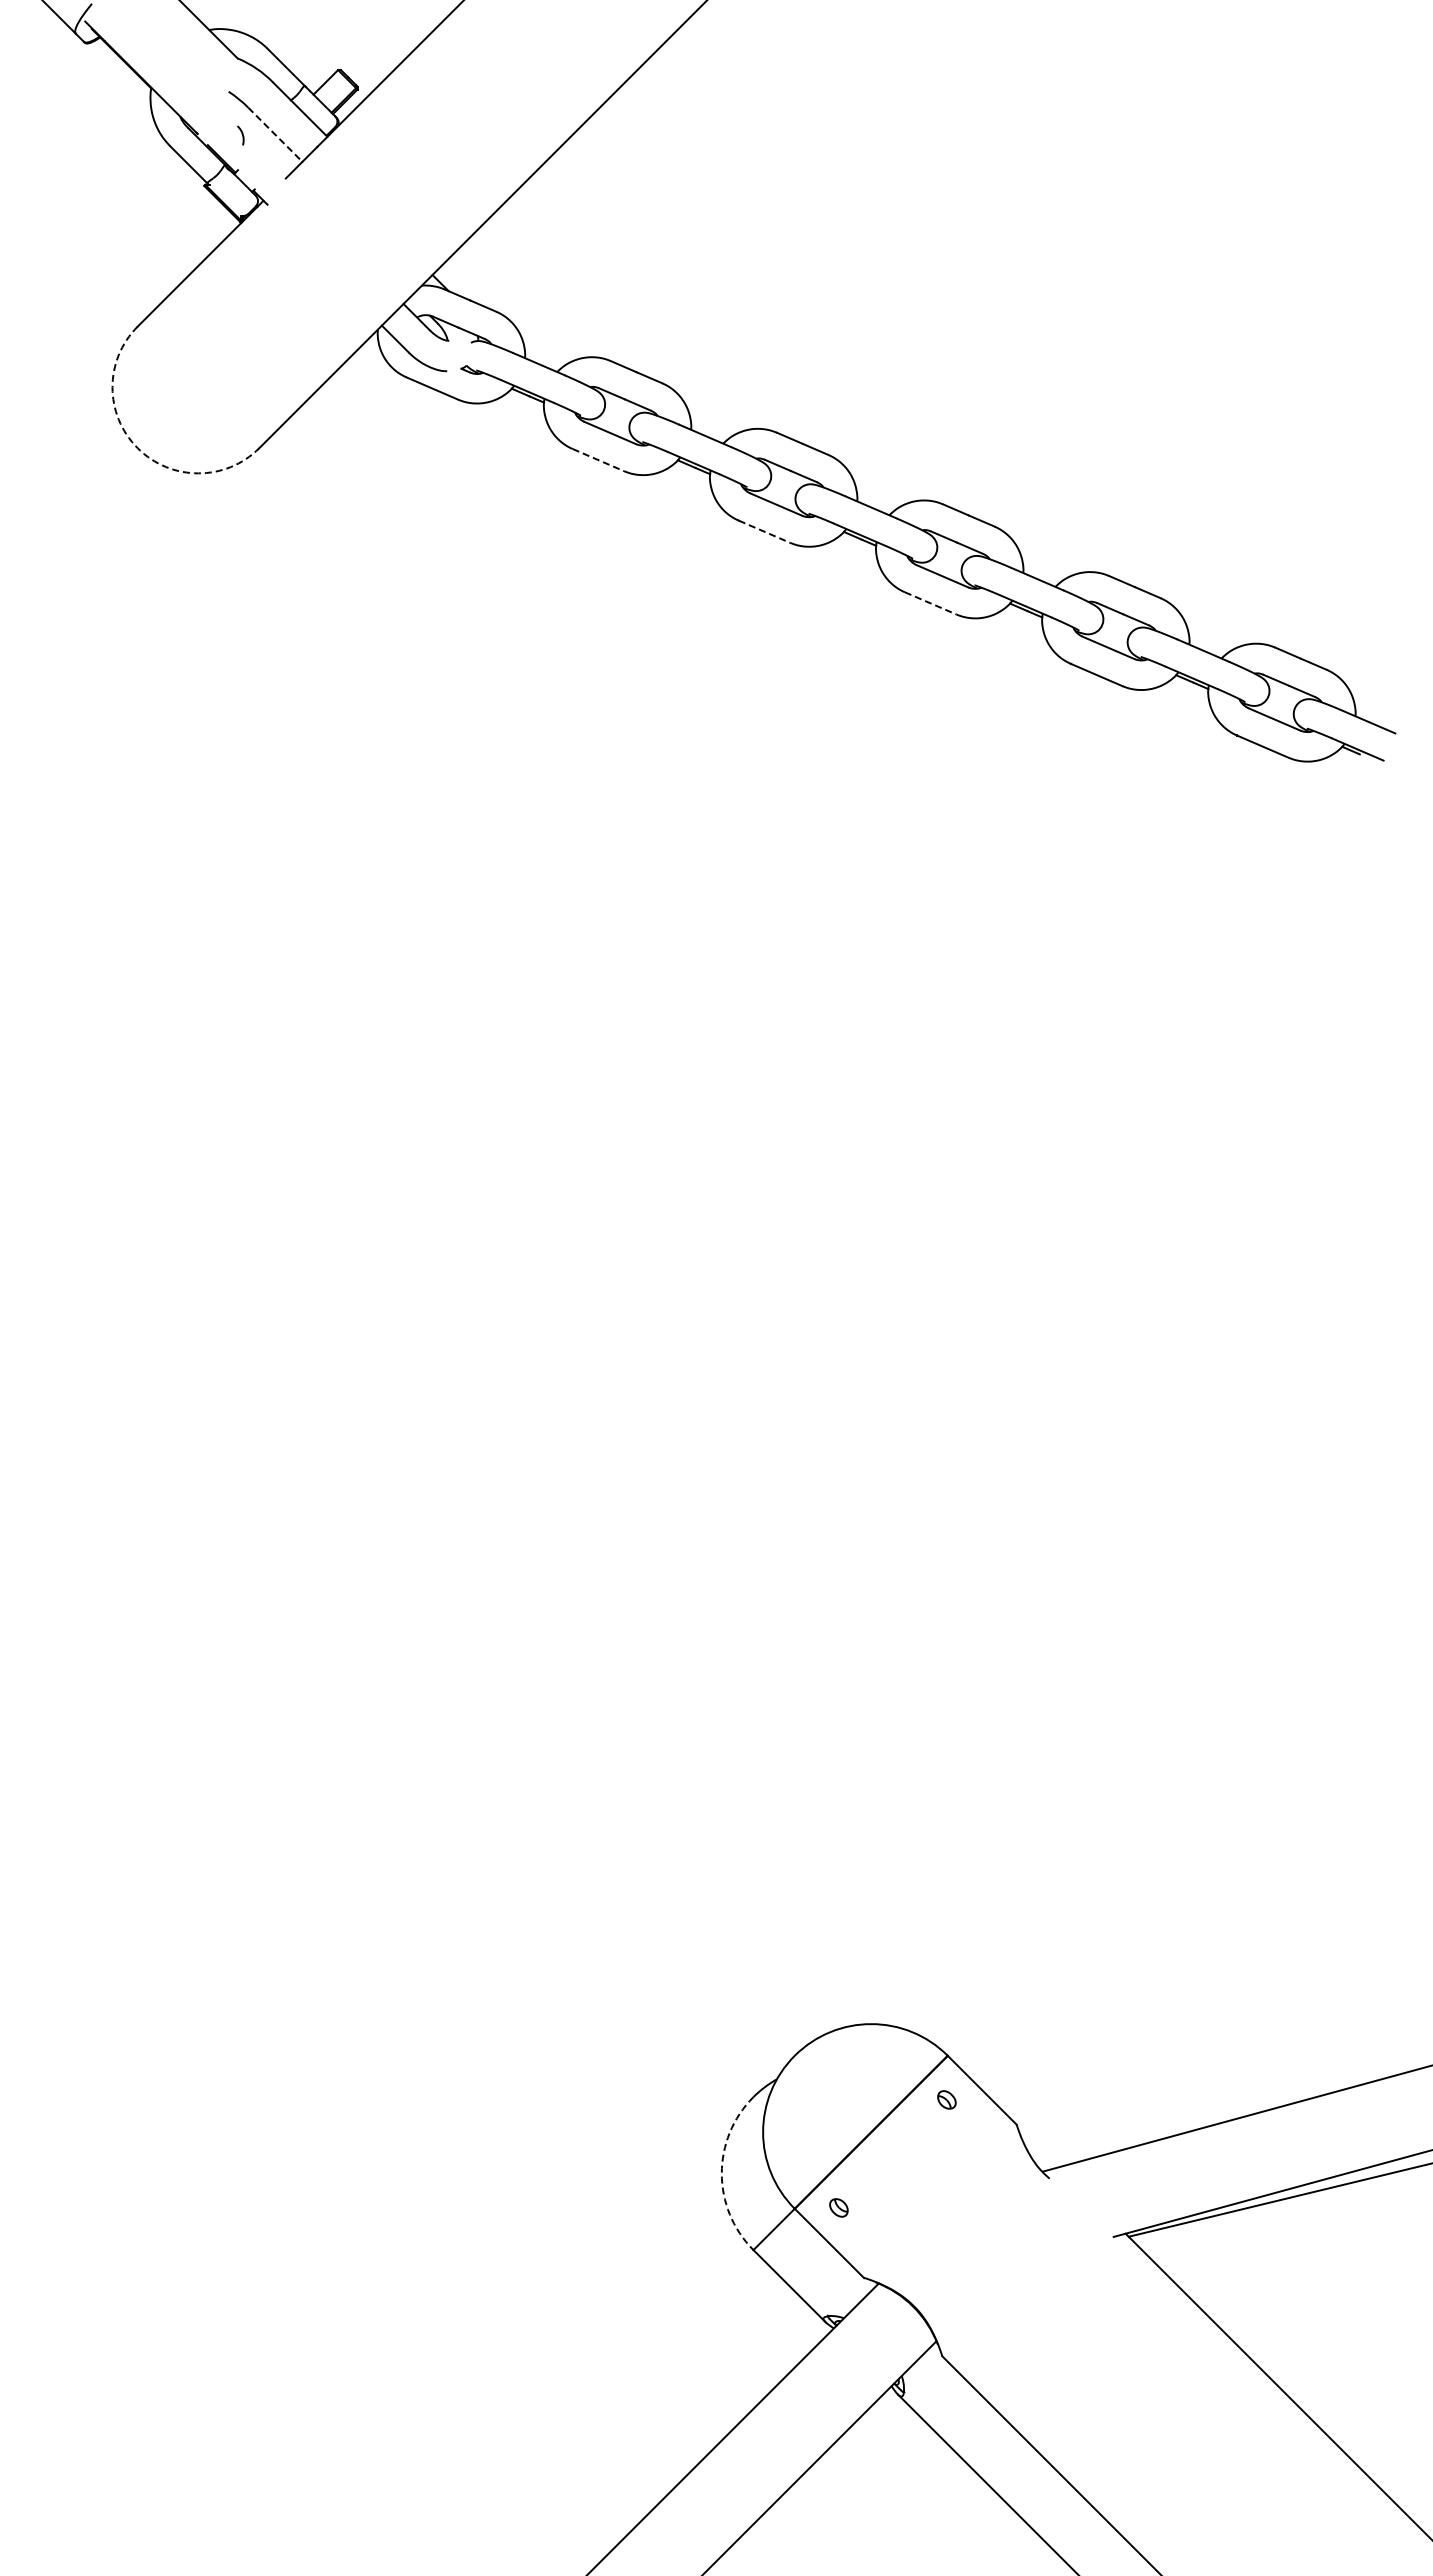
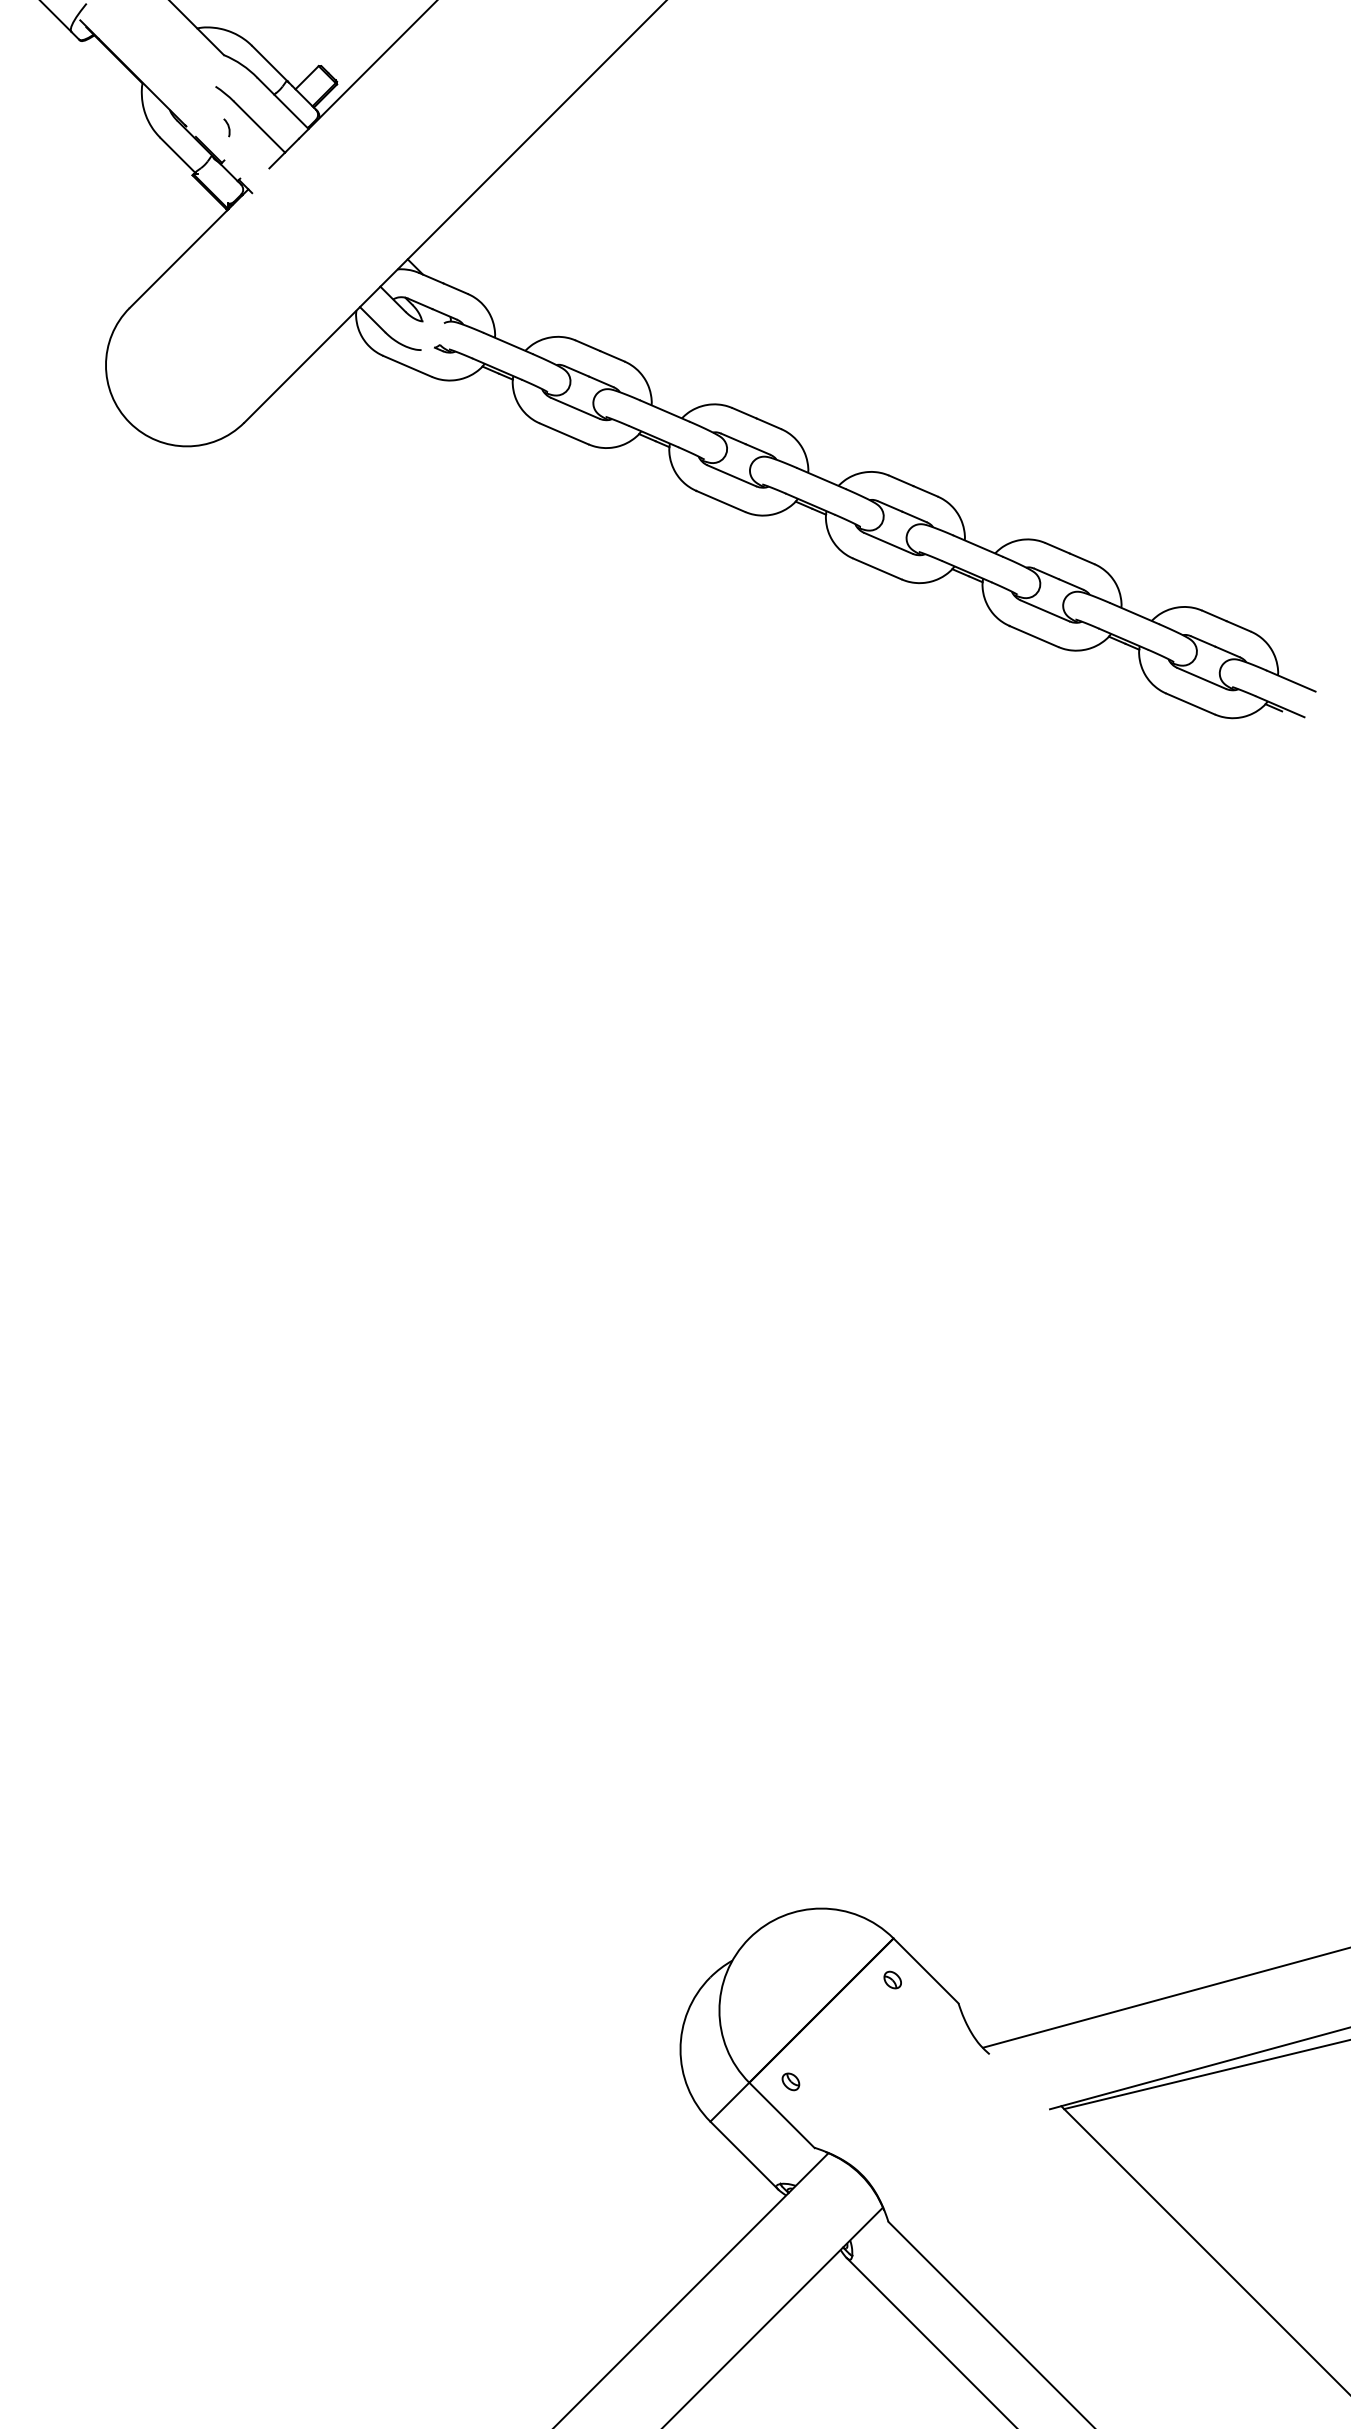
line: (275, 135) -> (259, 127), dashed -> solid
arc: (137, 448) -> (129, 422), dashed -> solid
line: (598, 460) -> (564, 434), dashed -> solid
line: (765, 531) -> (721, 501), dashed -> solid
line: (931, 603) -> (878, 569), dashed -> solid
arc: (721, 2173) -> (680, 2049), dashed -> solid

